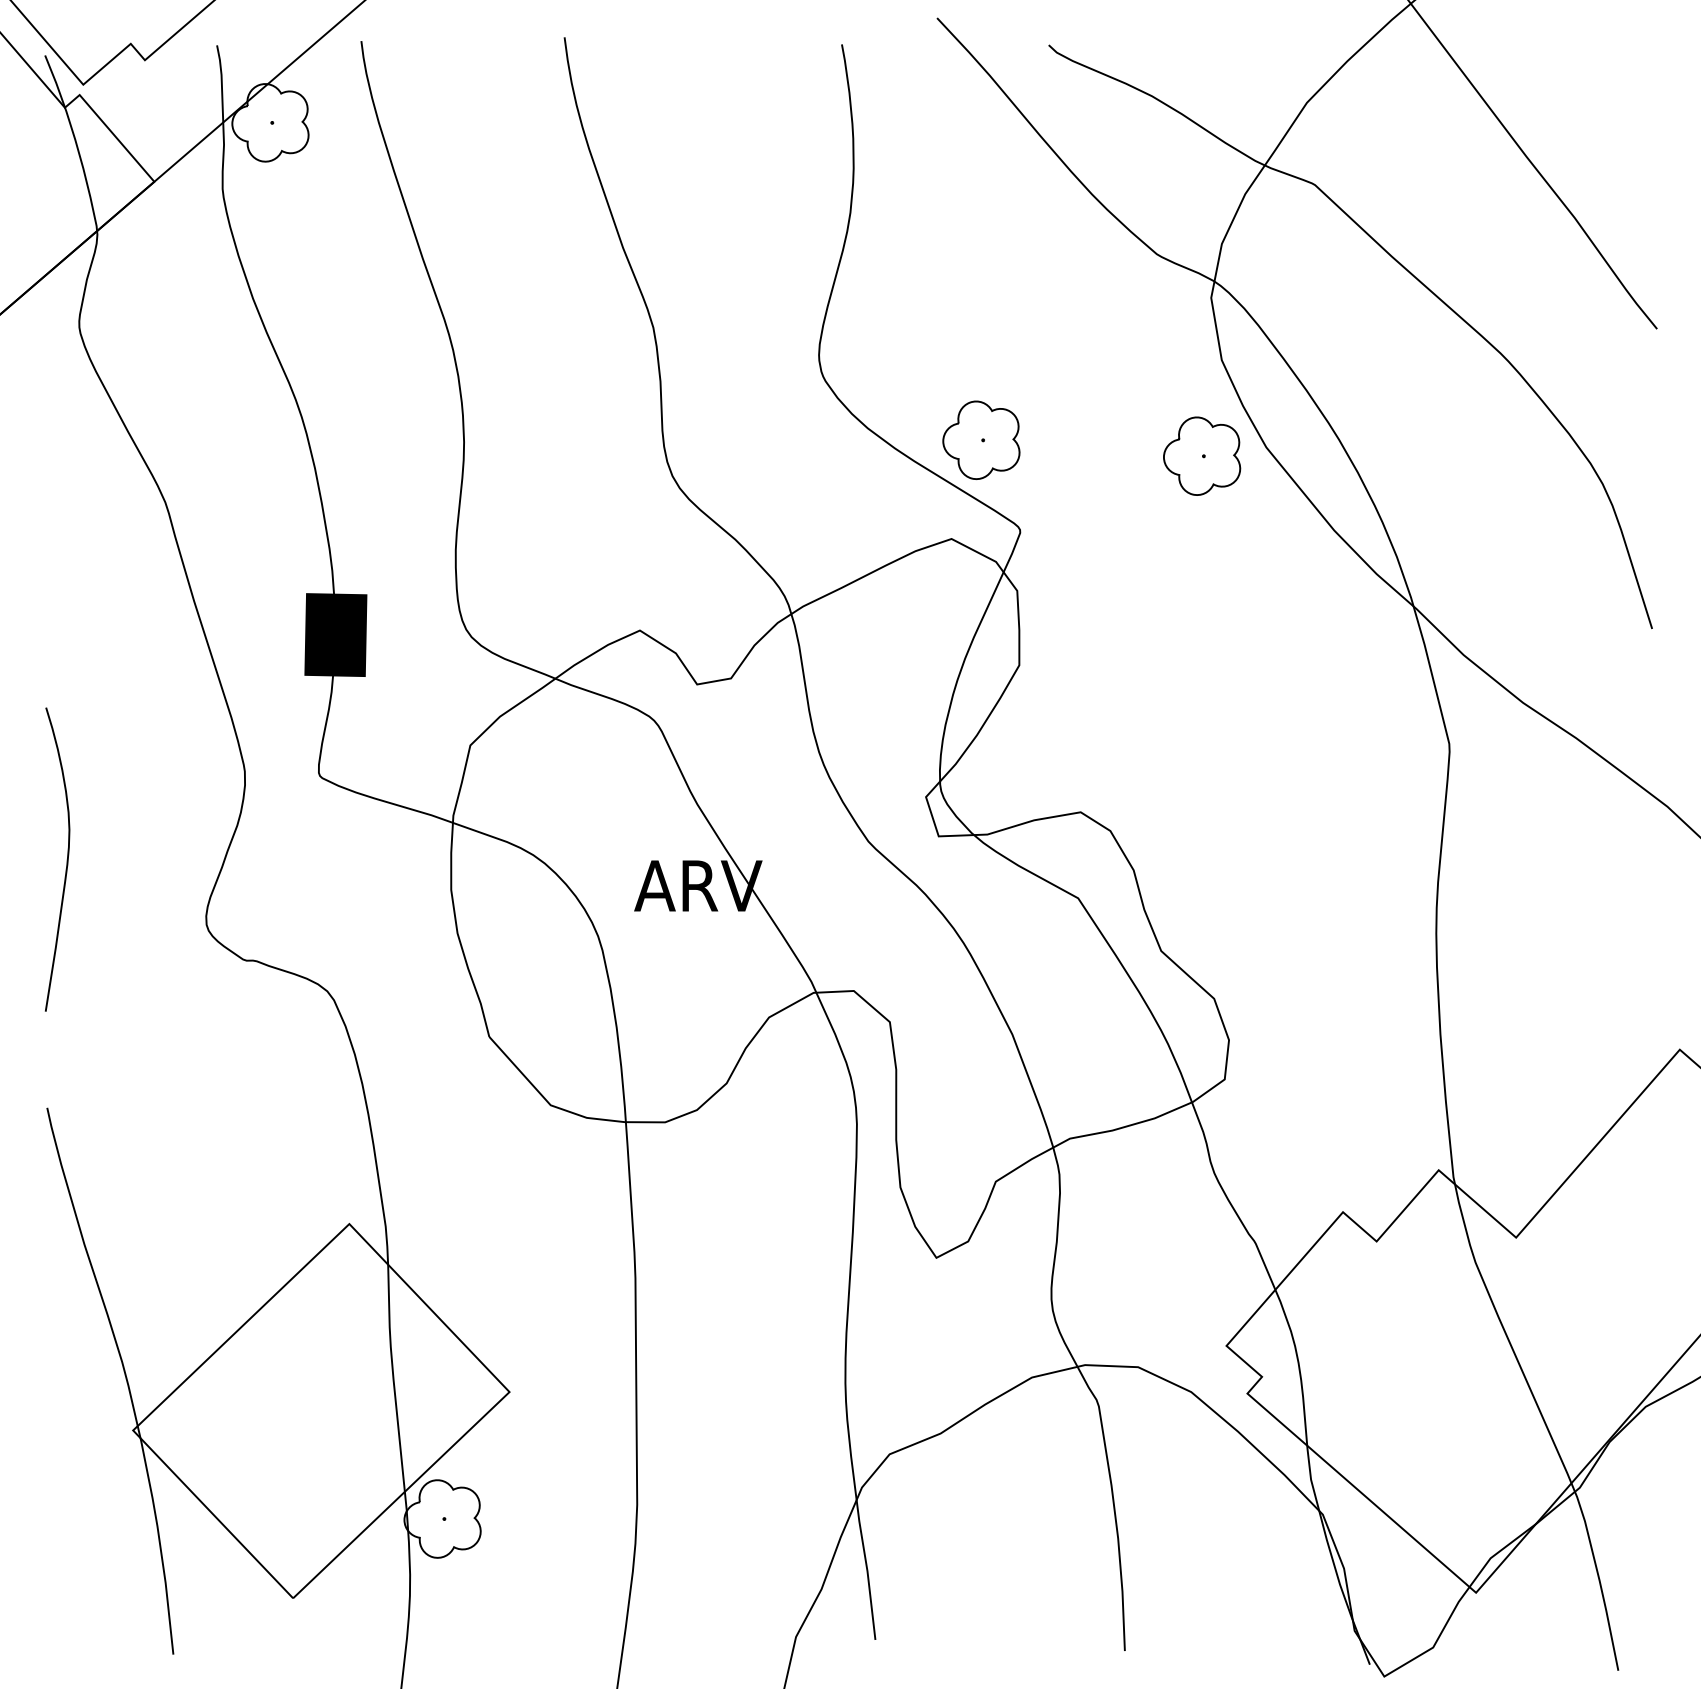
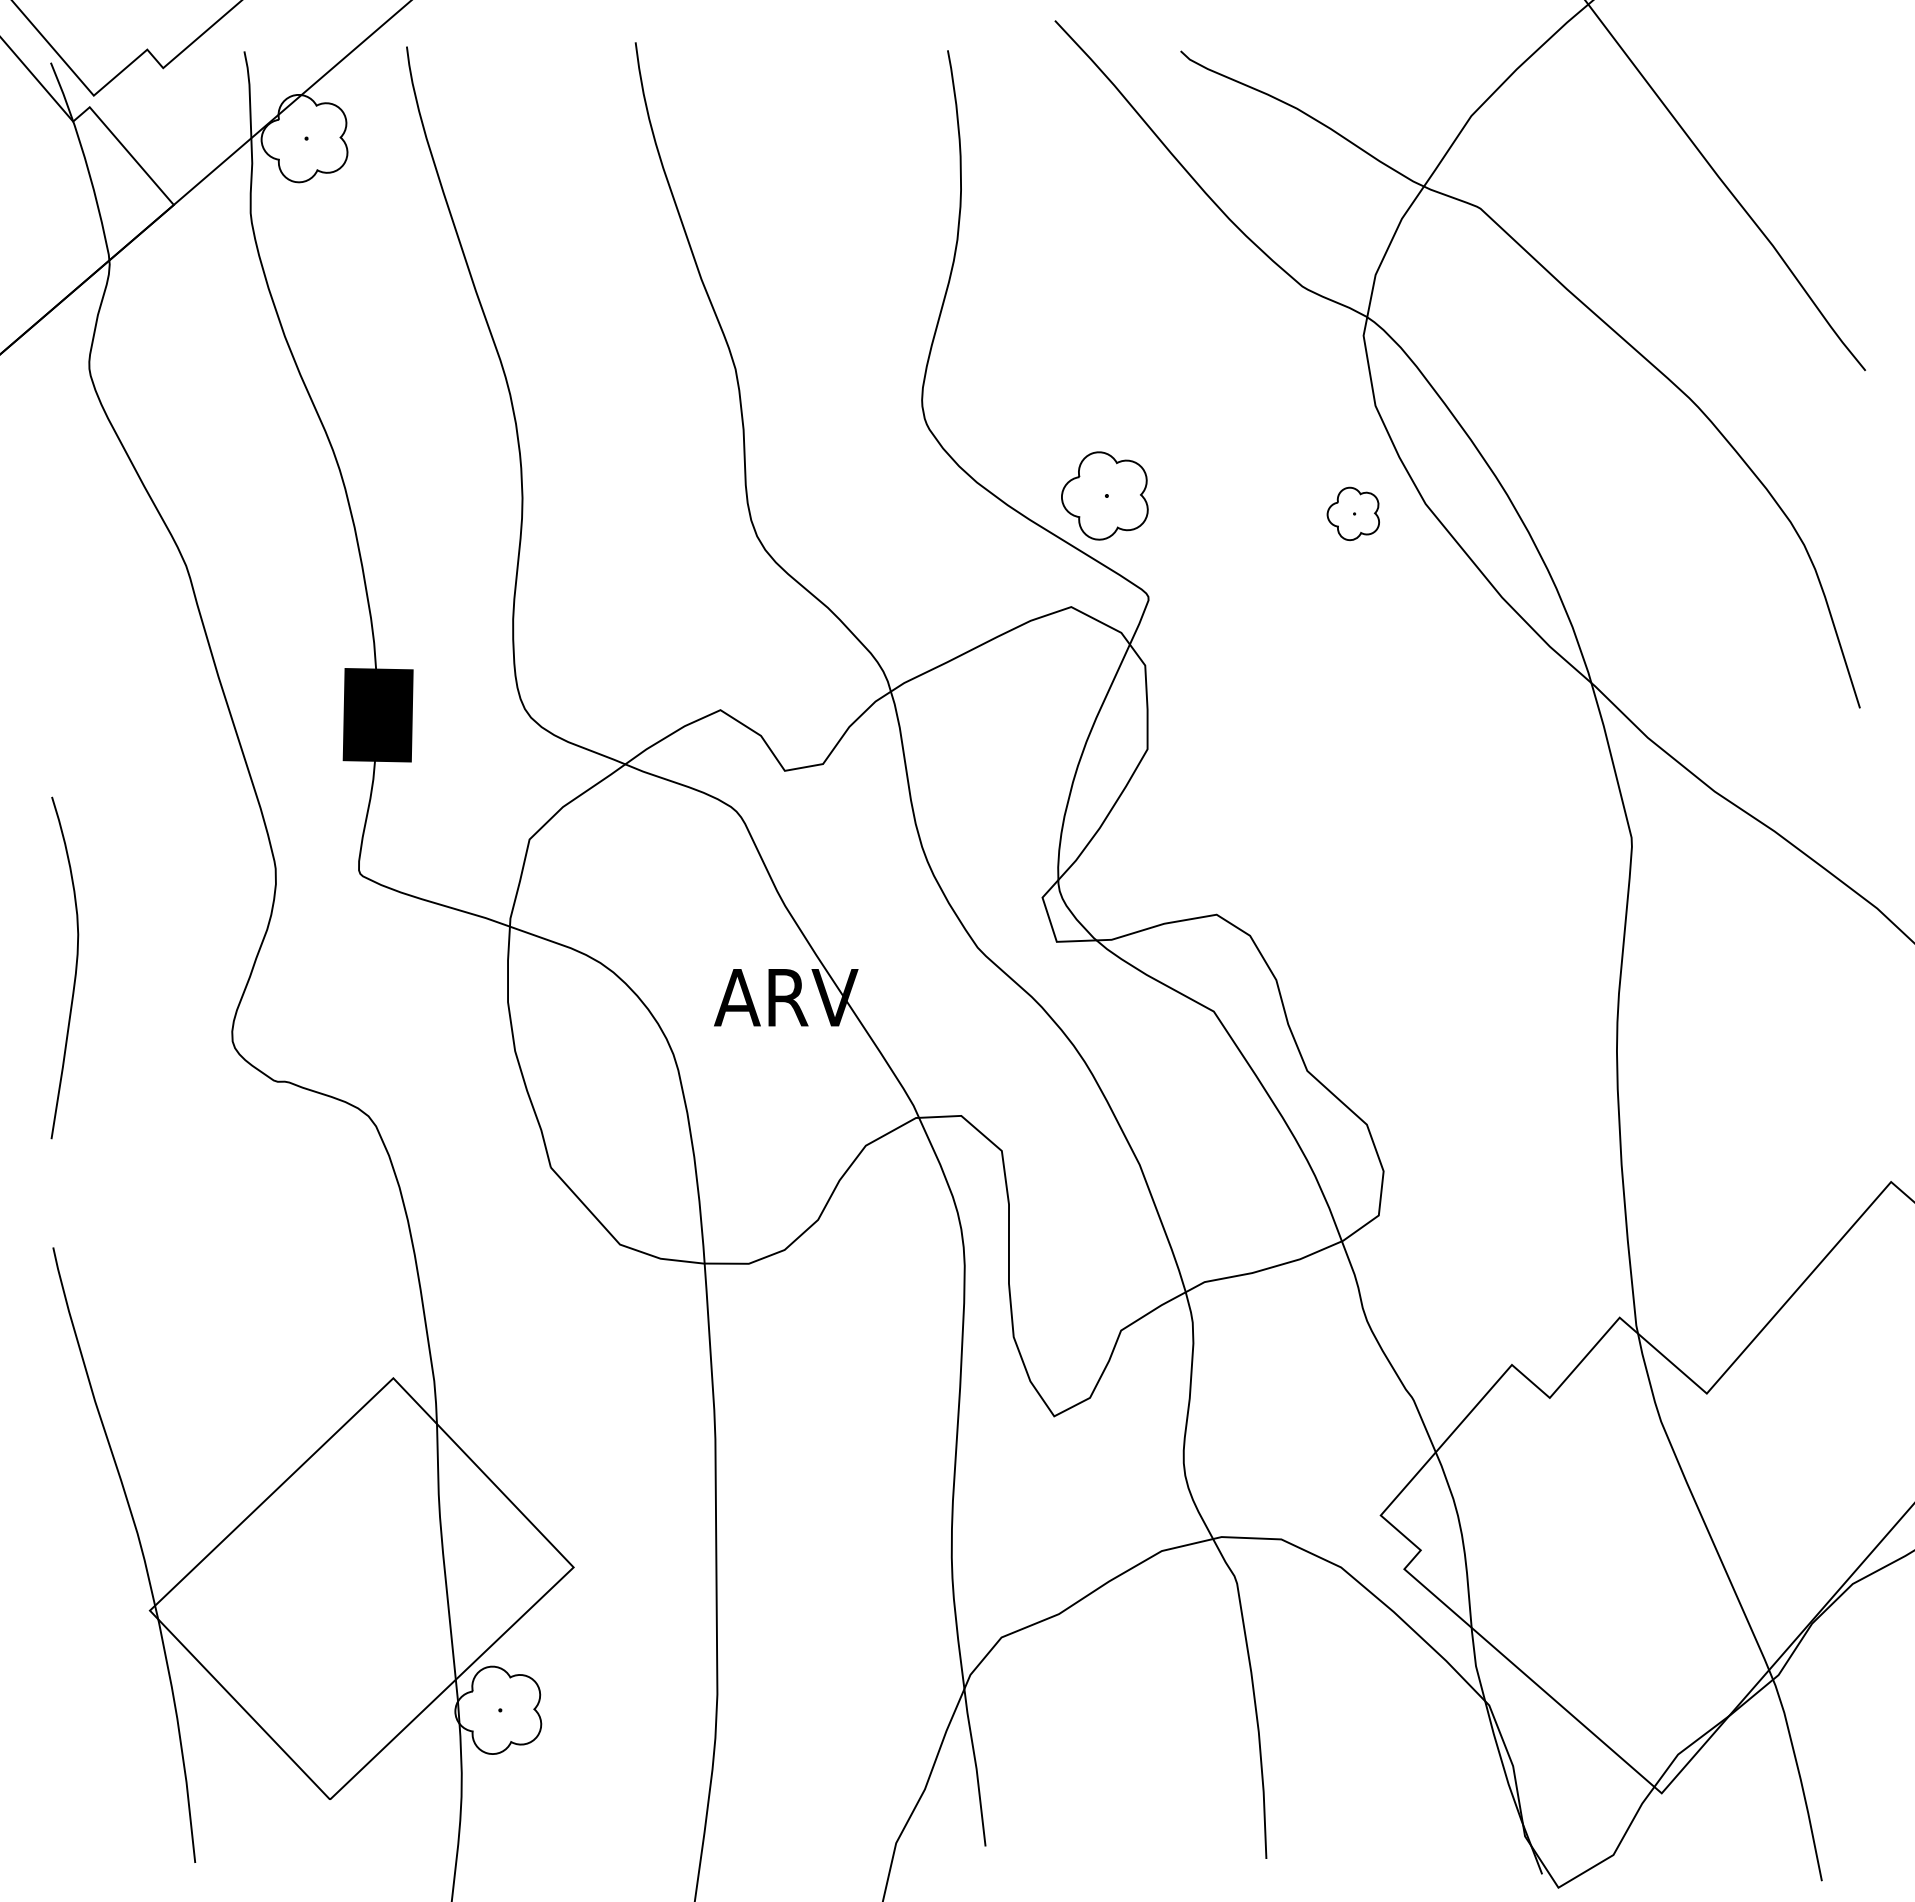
part: (1202, 455) -> (1353, 513), size x0.6

